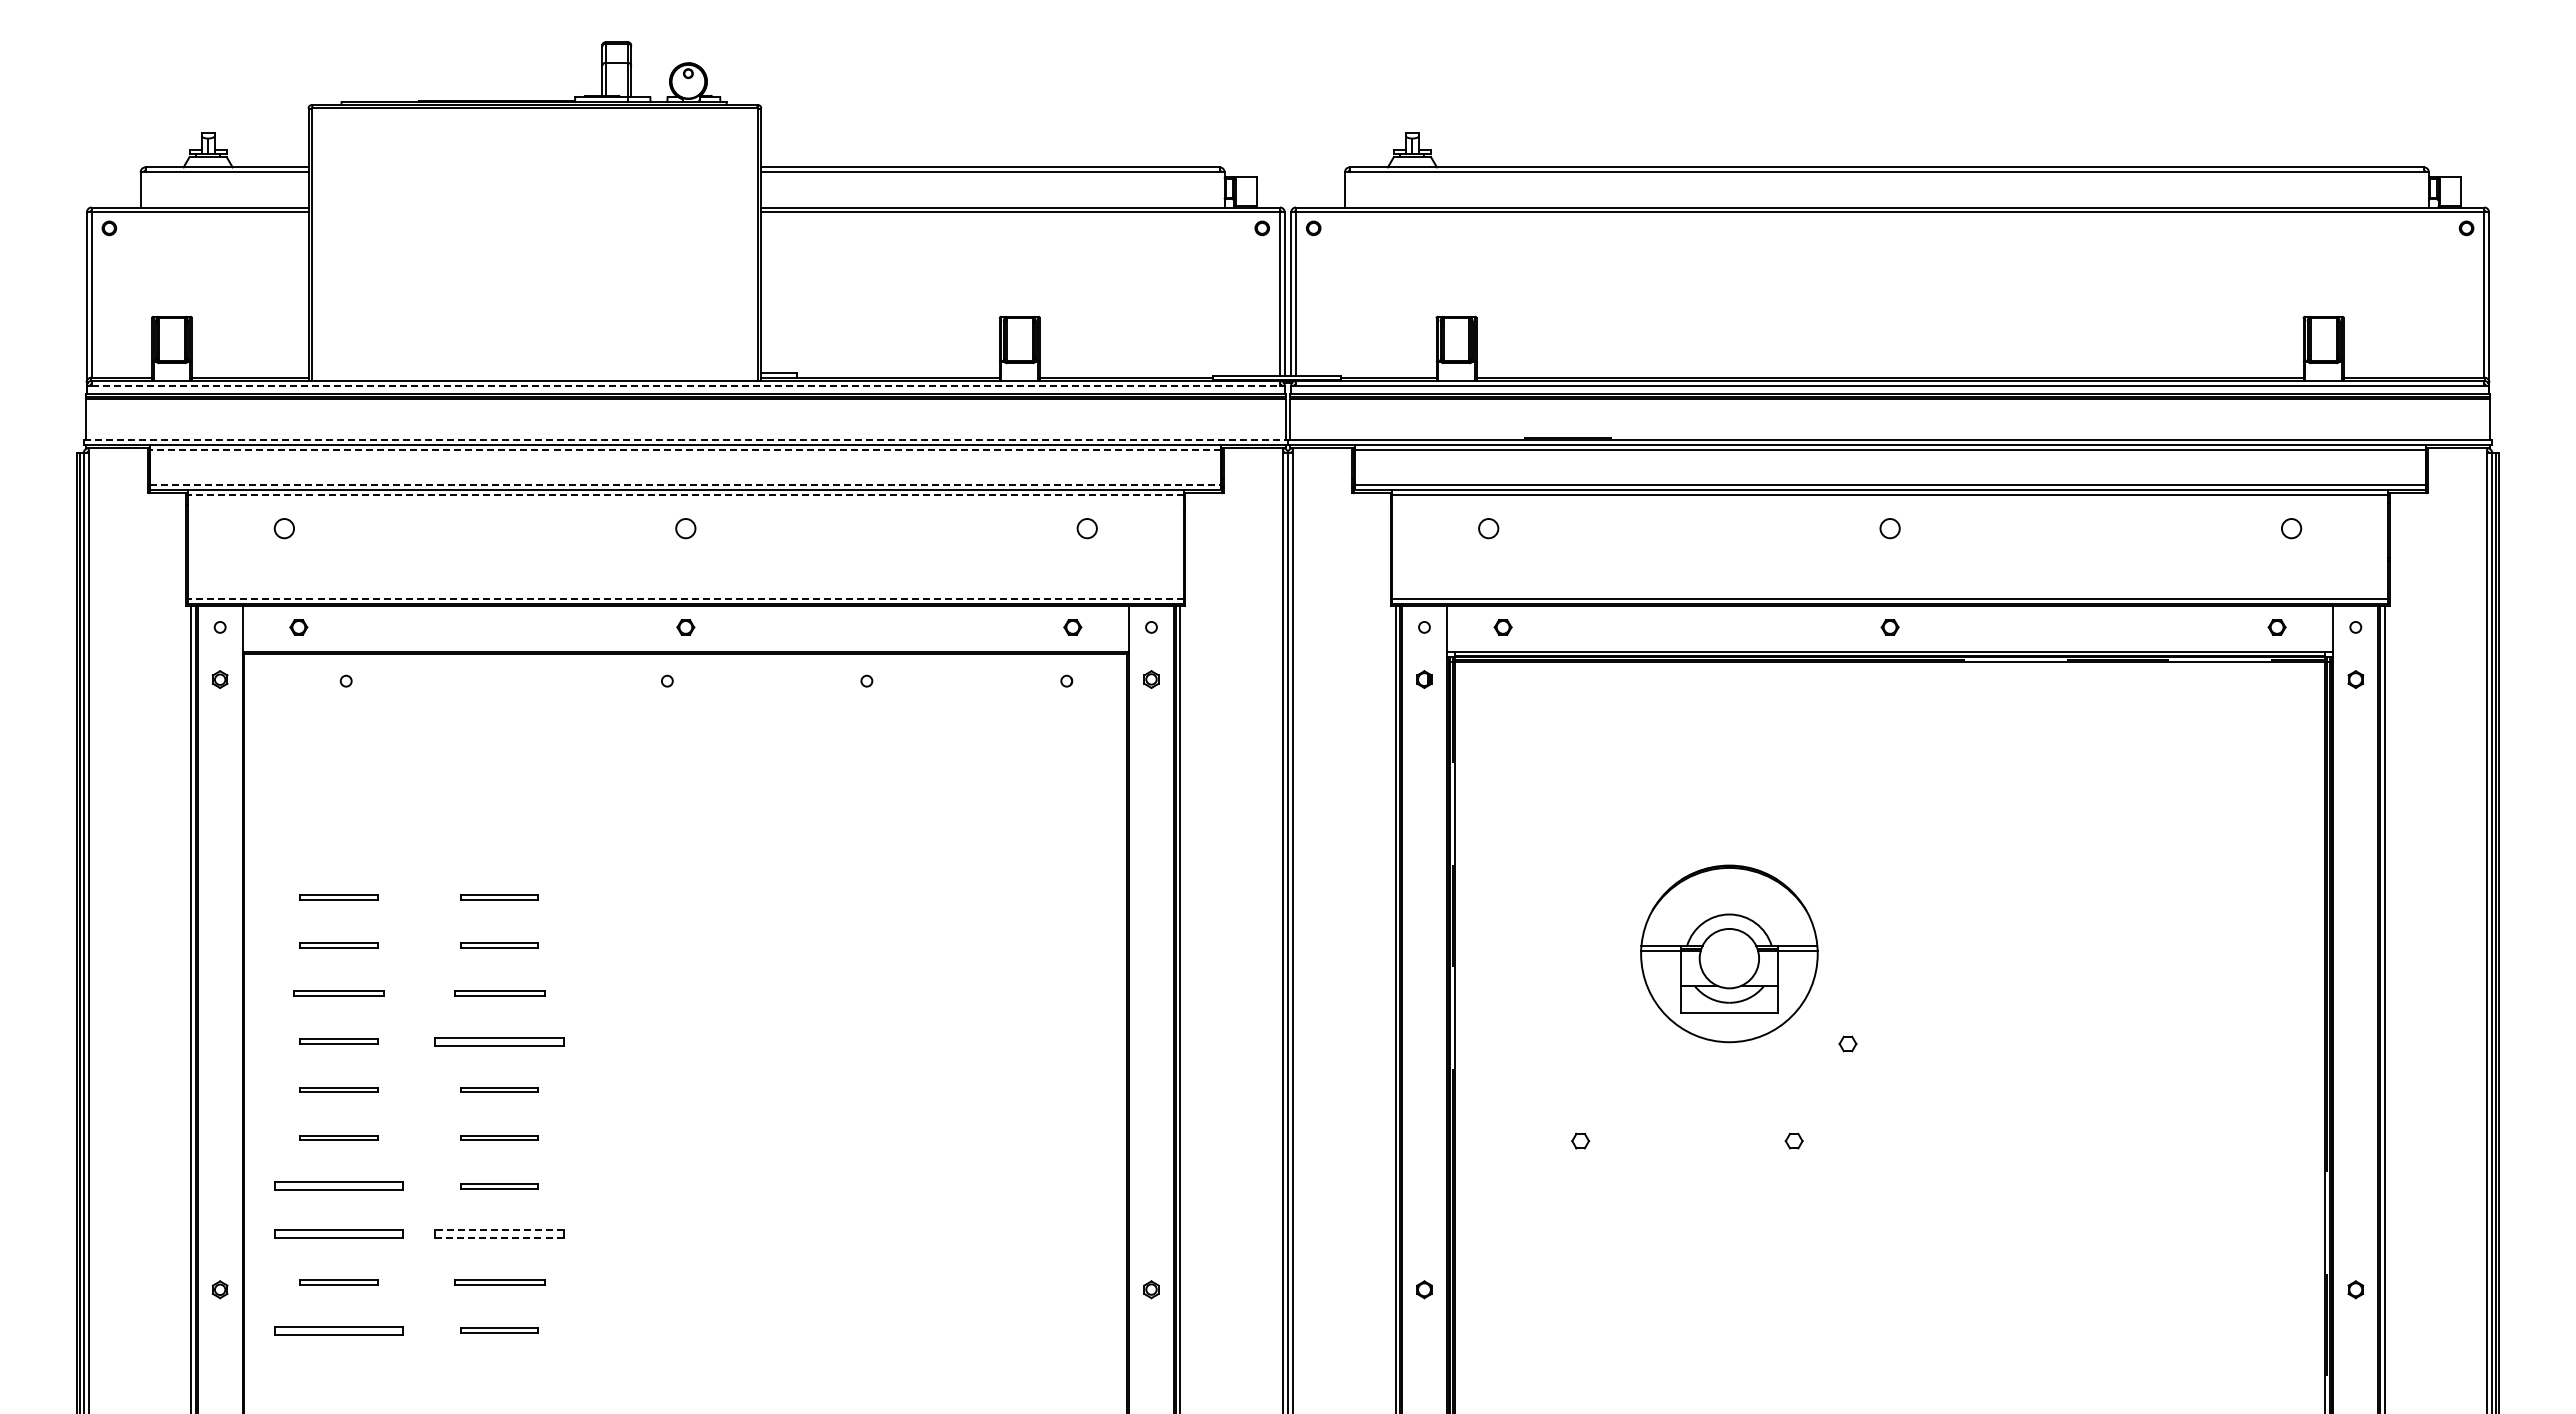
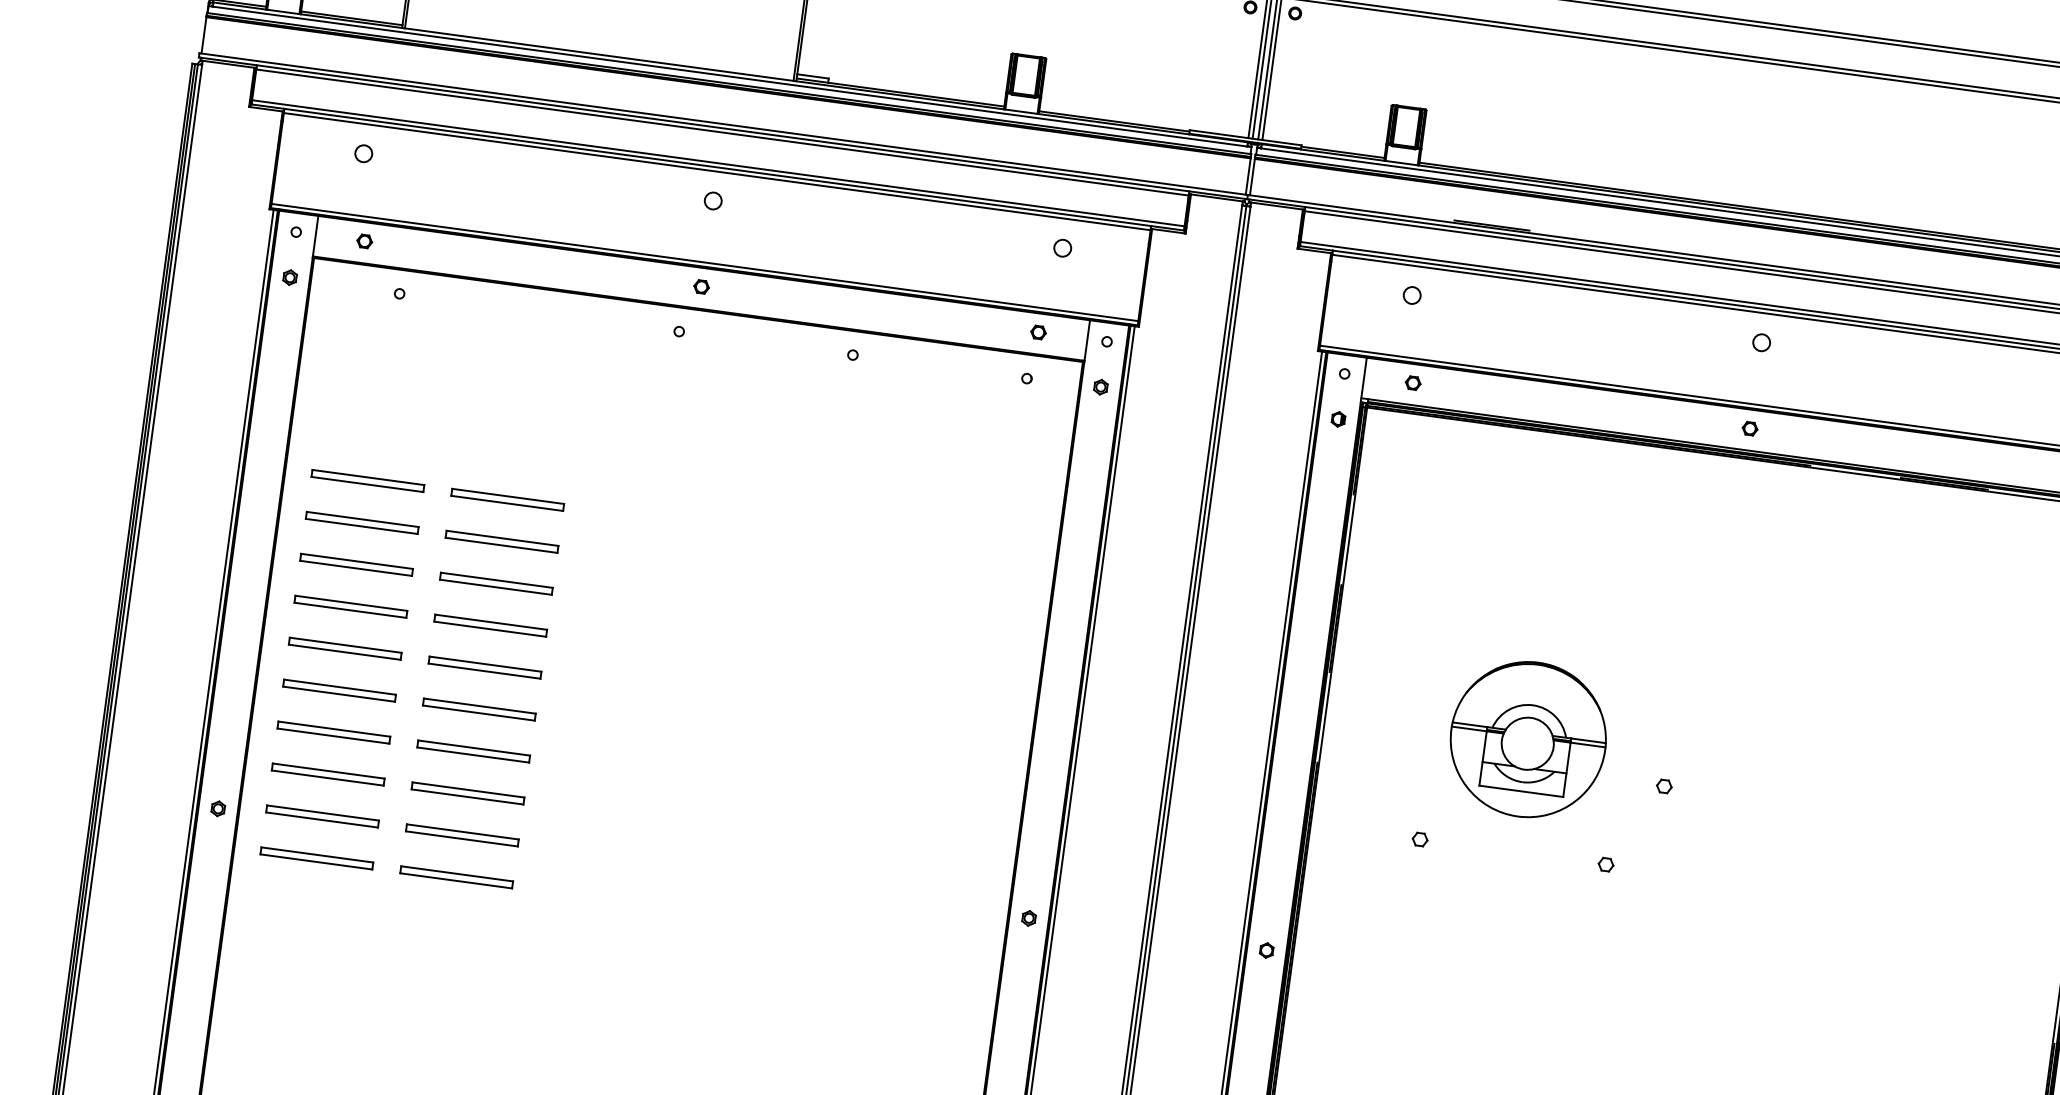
line: (686, 385) -> (730, 76), dashed -> solid
line: (686, 440) -> (724, 124), dashed -> solid
line: (685, 449) -> (722, 132), dashed -> solid
line: (685, 485) -> (718, 163), dashed -> solid
line: (685, 494) -> (716, 171), dashed -> solid
line: (685, 599) -> (704, 262), dashed -> solid
part: (338, 896) -> (367, 480), size x1.67
part: (499, 896) -> (507, 499), size x1.67
part: (338, 944) -> (361, 522), size x1.67
part: (499, 944) -> (502, 541), size x1.67
part: (1729, 953) -> (1528, 739), moved
part: (338, 993) -> (356, 564), size x1.43
part: (499, 993) -> (496, 583), size x1.43
part: (338, 1041) -> (350, 606), size x1.67
part: (338, 1089) -> (344, 648), size x1.67
part: (499, 1089) -> (485, 667), size x1.67
part: (338, 1137) -> (339, 690), size x1.67
part: (499, 1137) -> (479, 709), size x1.67
part: (499, 1185) -> (473, 750), size x1.67
line: (499, 1230) -> (468, 790), dashed -> solid
line: (500, 1238) -> (468, 797), dashed -> solid
part: (338, 1282) -> (322, 816), size x1.67
part: (499, 1282) -> (462, 835), size x1.43
part: (499, 1330) -> (456, 877), size x1.67

